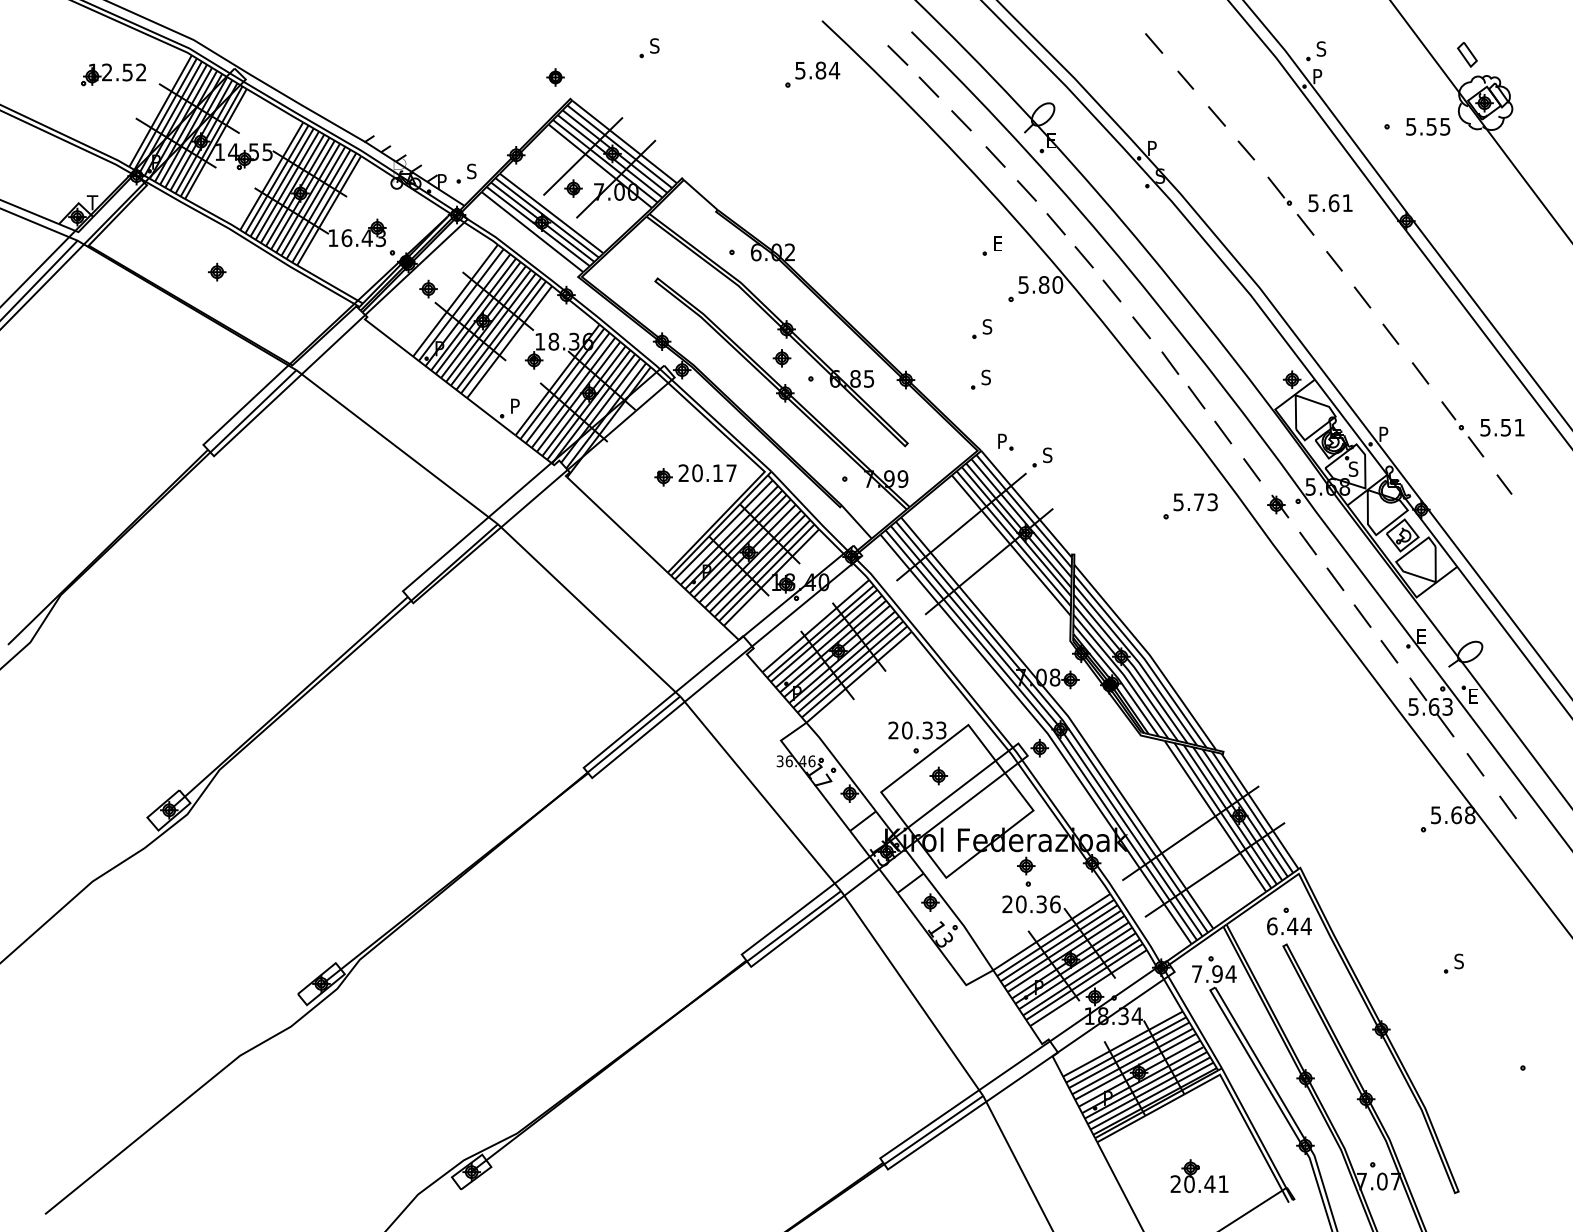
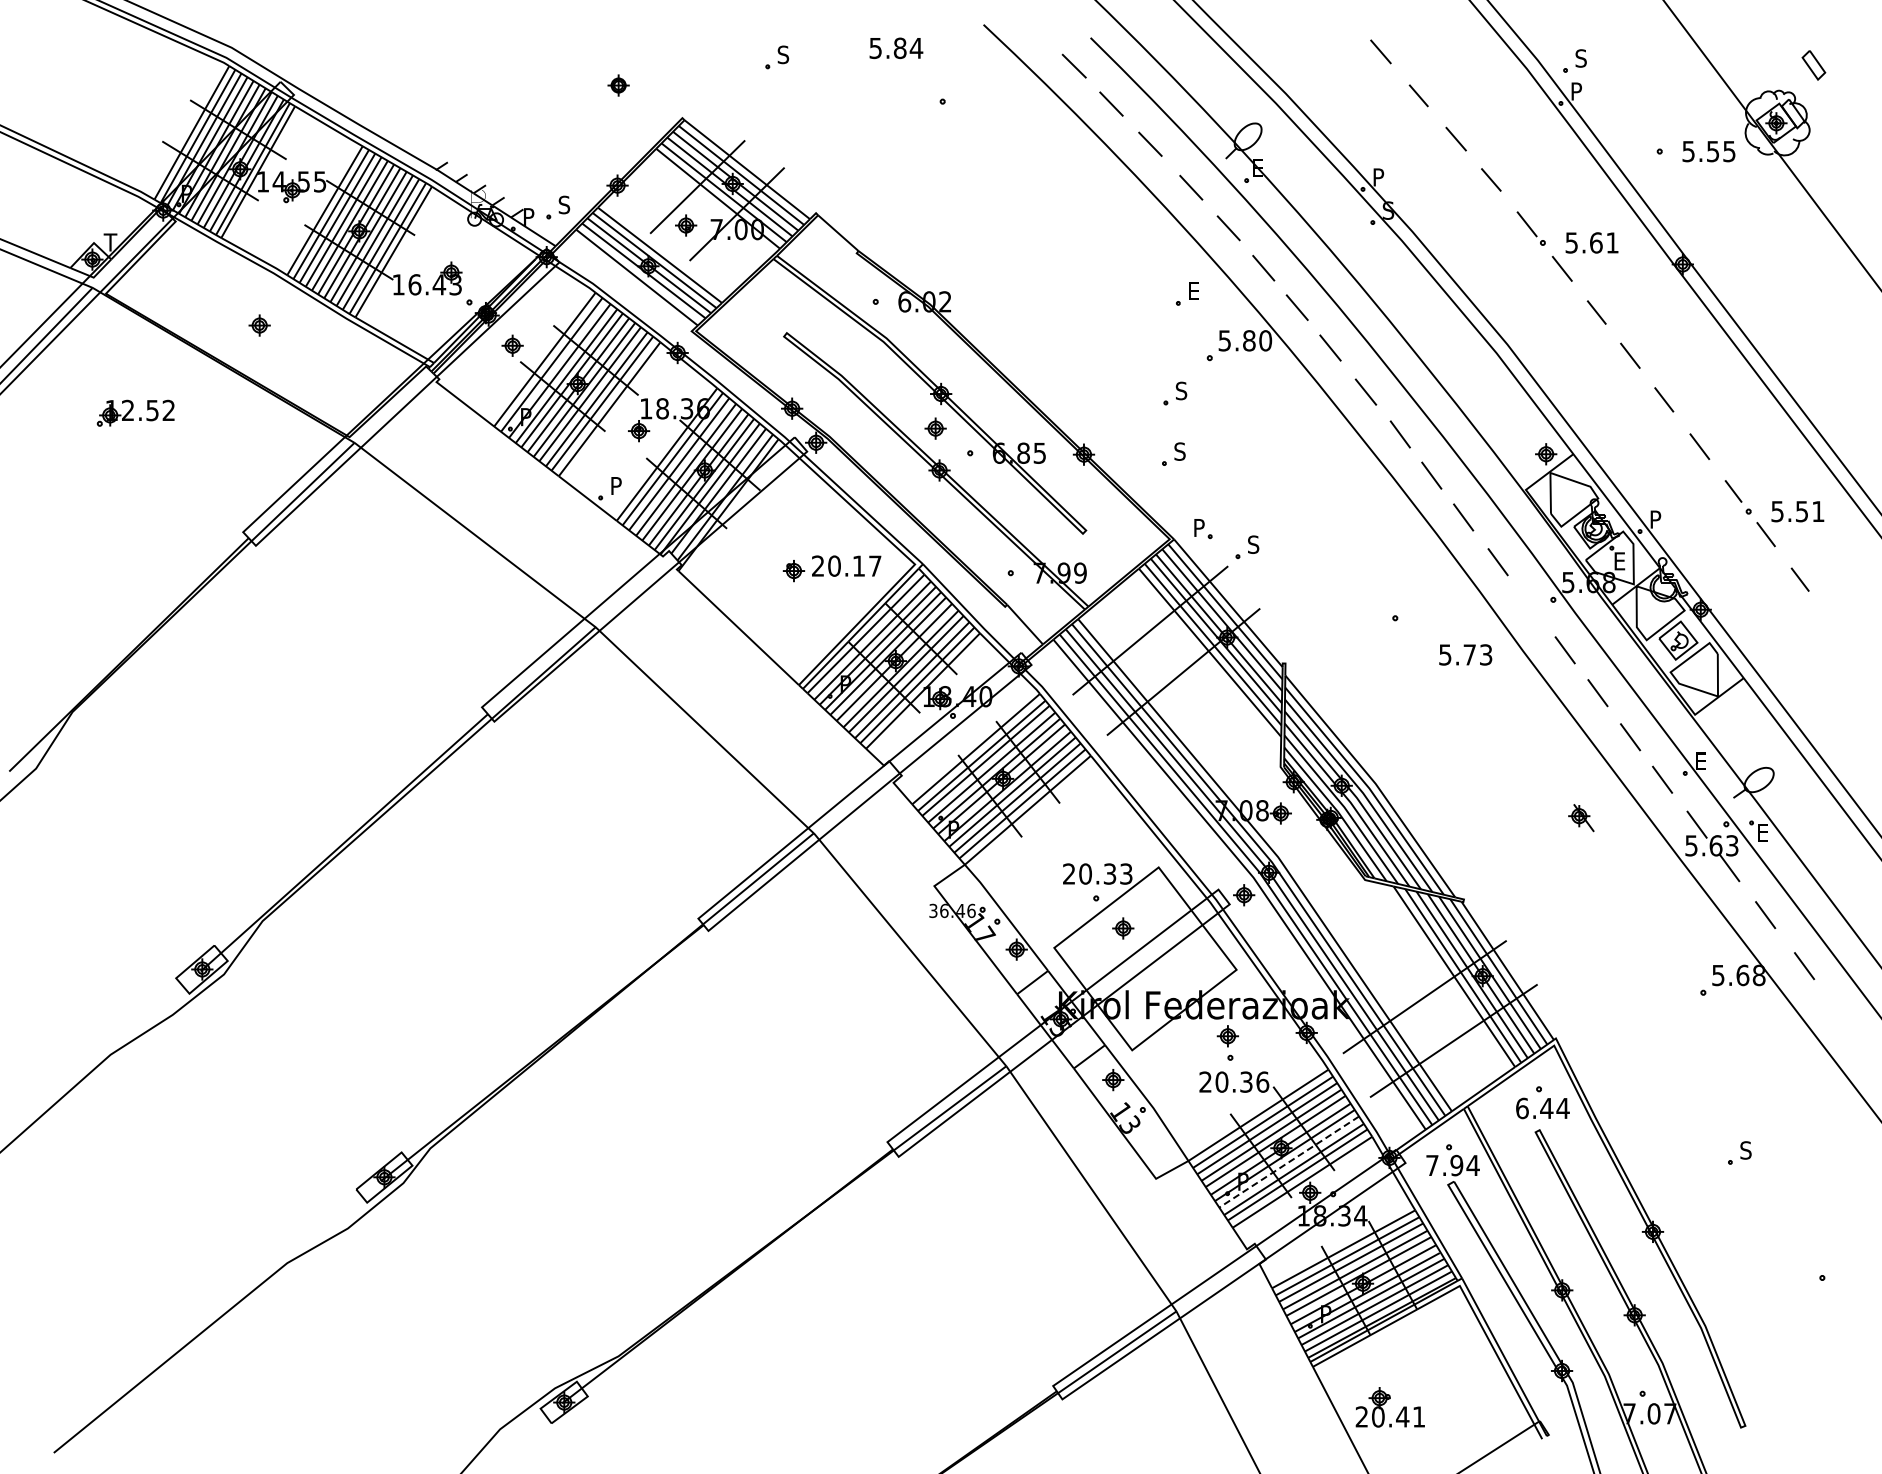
part: (1467, 54) -> (1813, 65), moved
text: (817, 70) -> (896, 48), moved
part: (113, 74) -> (135, 412), moved
part: (555, 77) -> (618, 85), moved
text: (1353, 469) -> (1619, 561), S -> E
text: (1195, 501) -> (1465, 654), moved
part: (1278, 506) -> (1581, 818), moved
line: (1076, 971) -> (1288, 1162), solid -> dashed
part: (1198, 1176) -> (1389, 1407), moved

